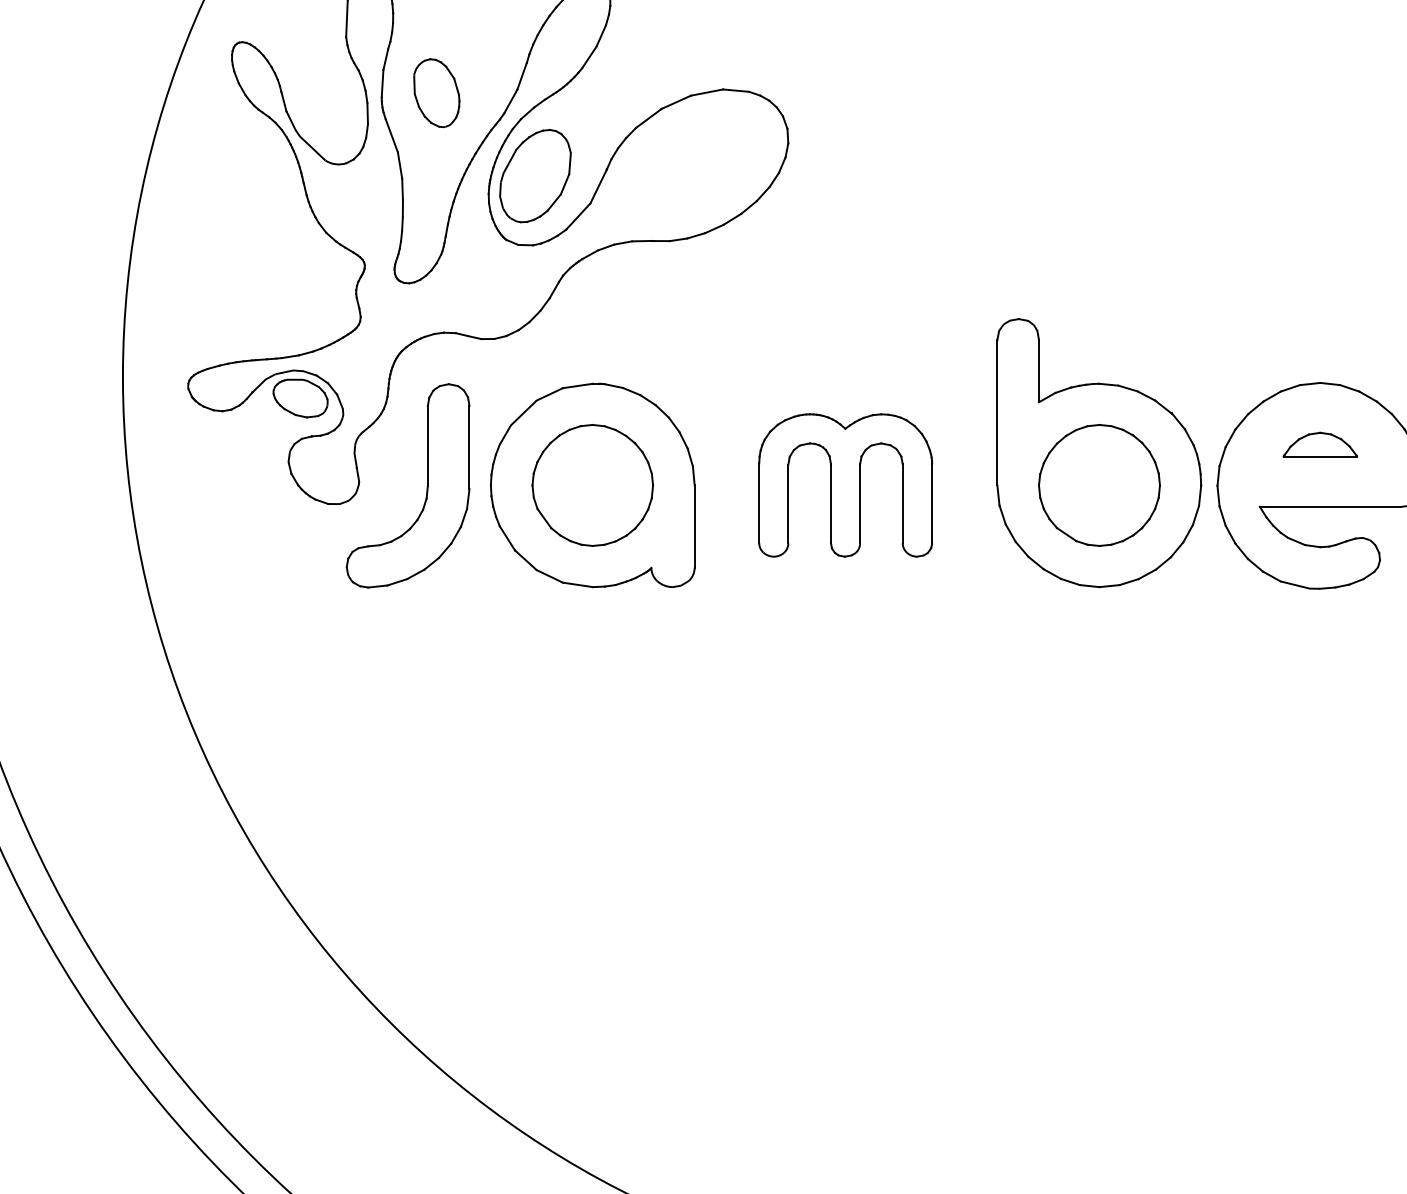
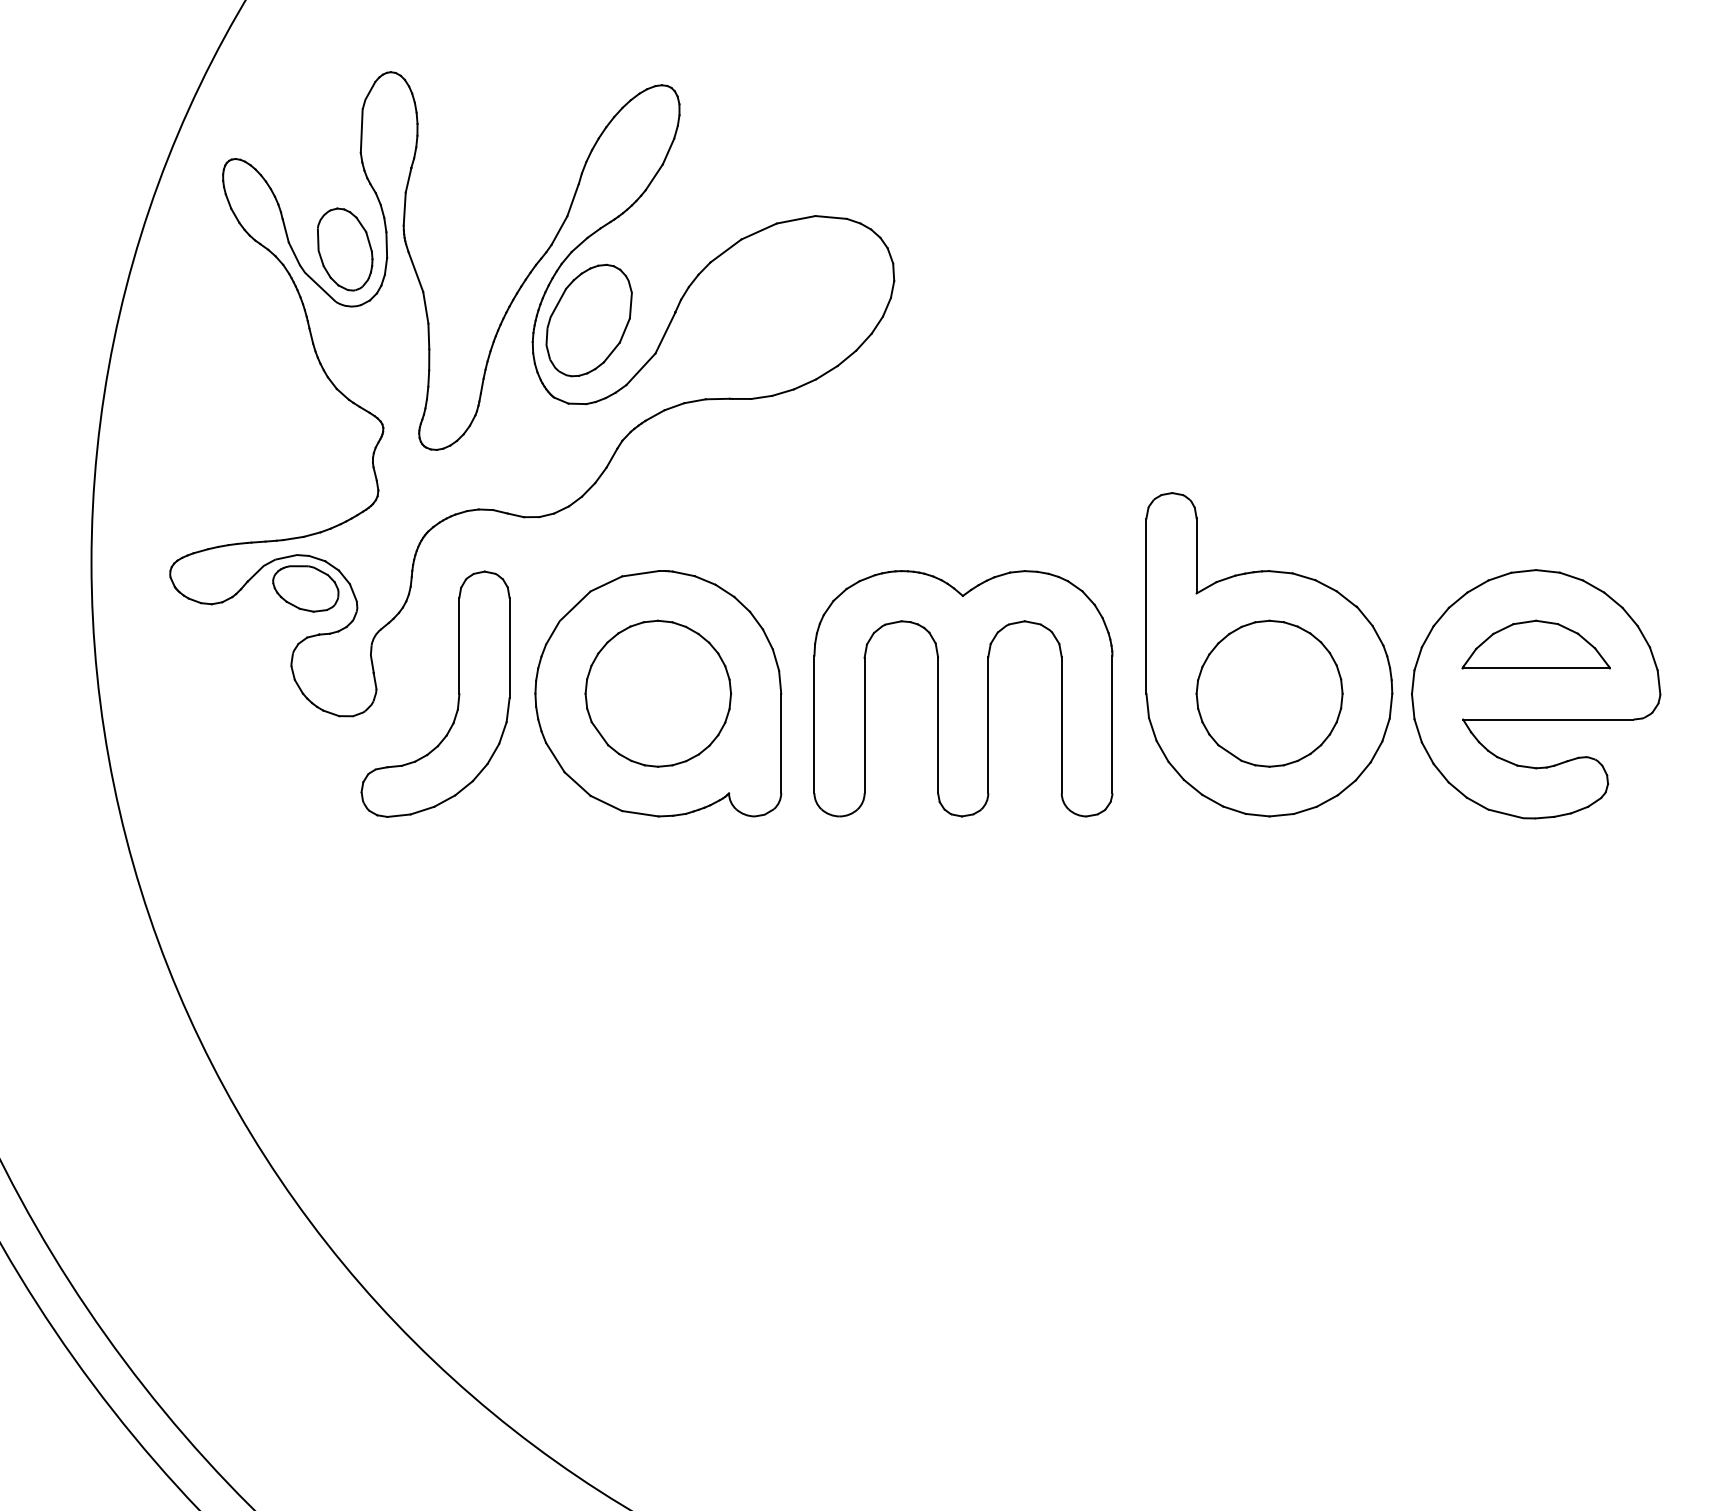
part: (437, 93) -> (345, 249), moved
part: (1319, 444) -> (1535, 644), size x1.67
part: (845, 485) -> (963, 693), size x1.43

